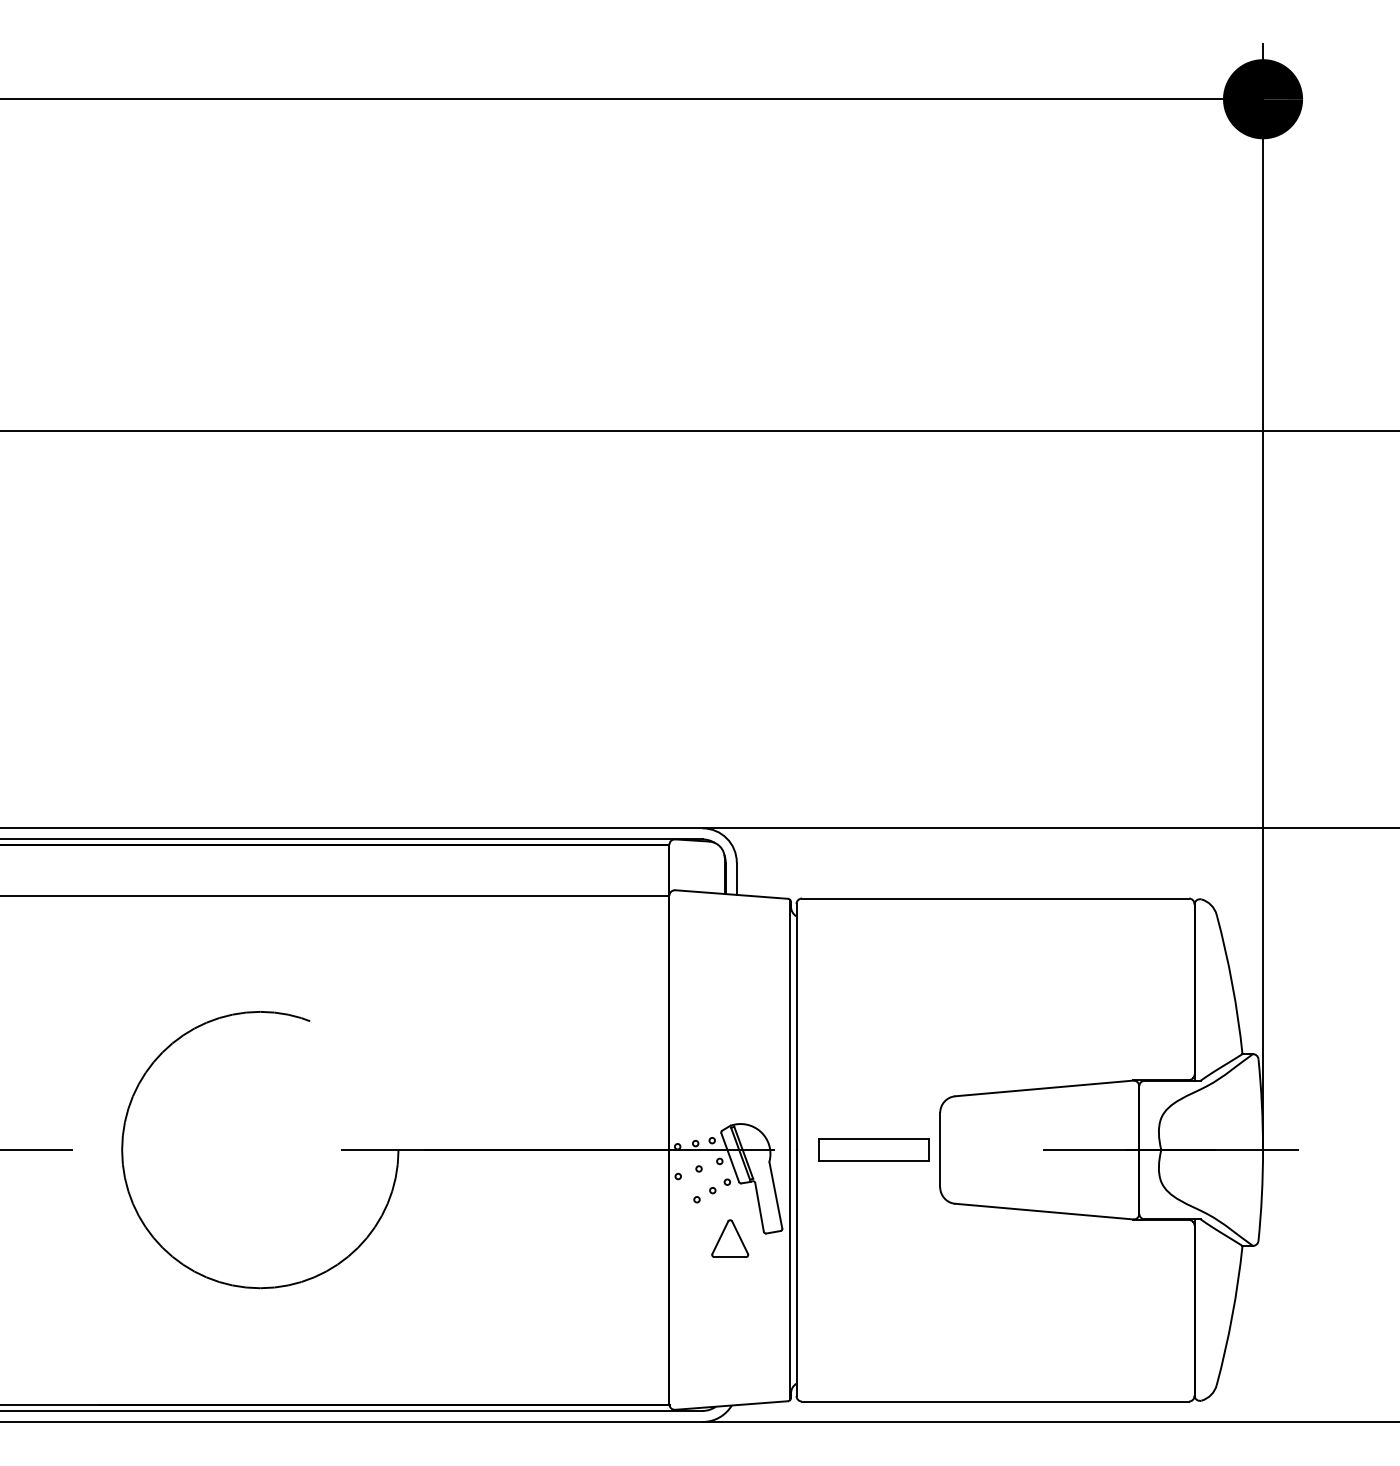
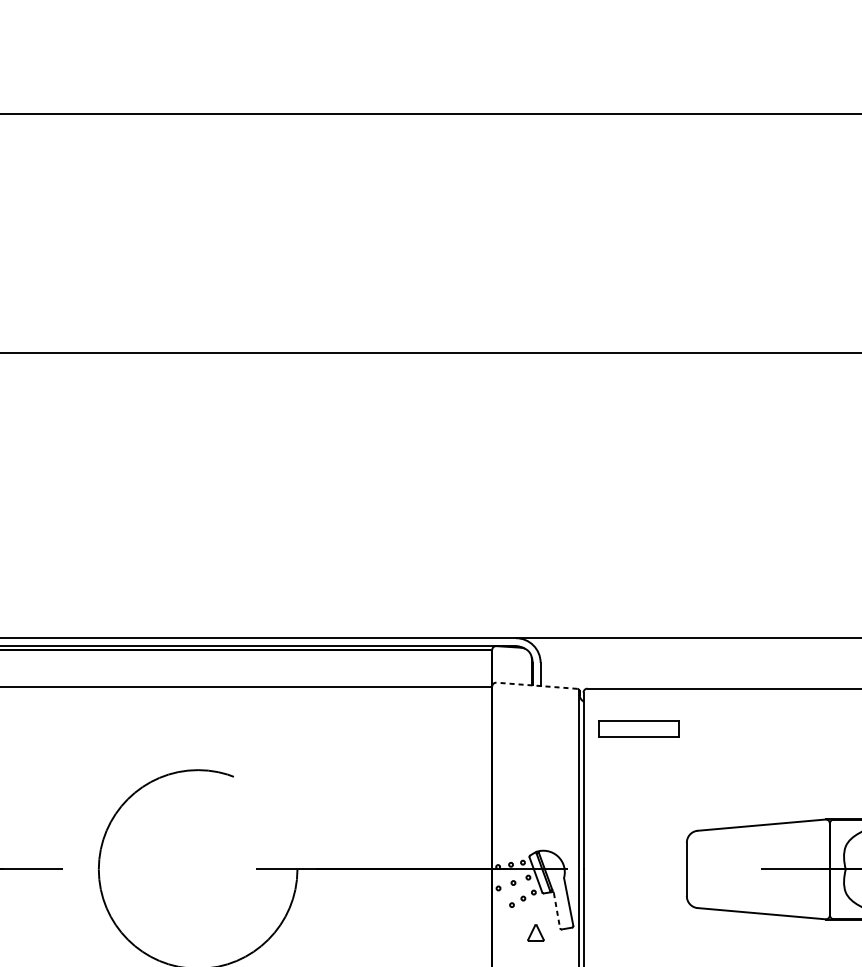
line: (731, 894) -> (536, 685), solid -> dashed
part: (873, 1149) -> (638, 728), moved
line: (759, 1207) -> (556, 910), solid -> dashed
part: (730, 1238) -> (536, 933), size x0.6

